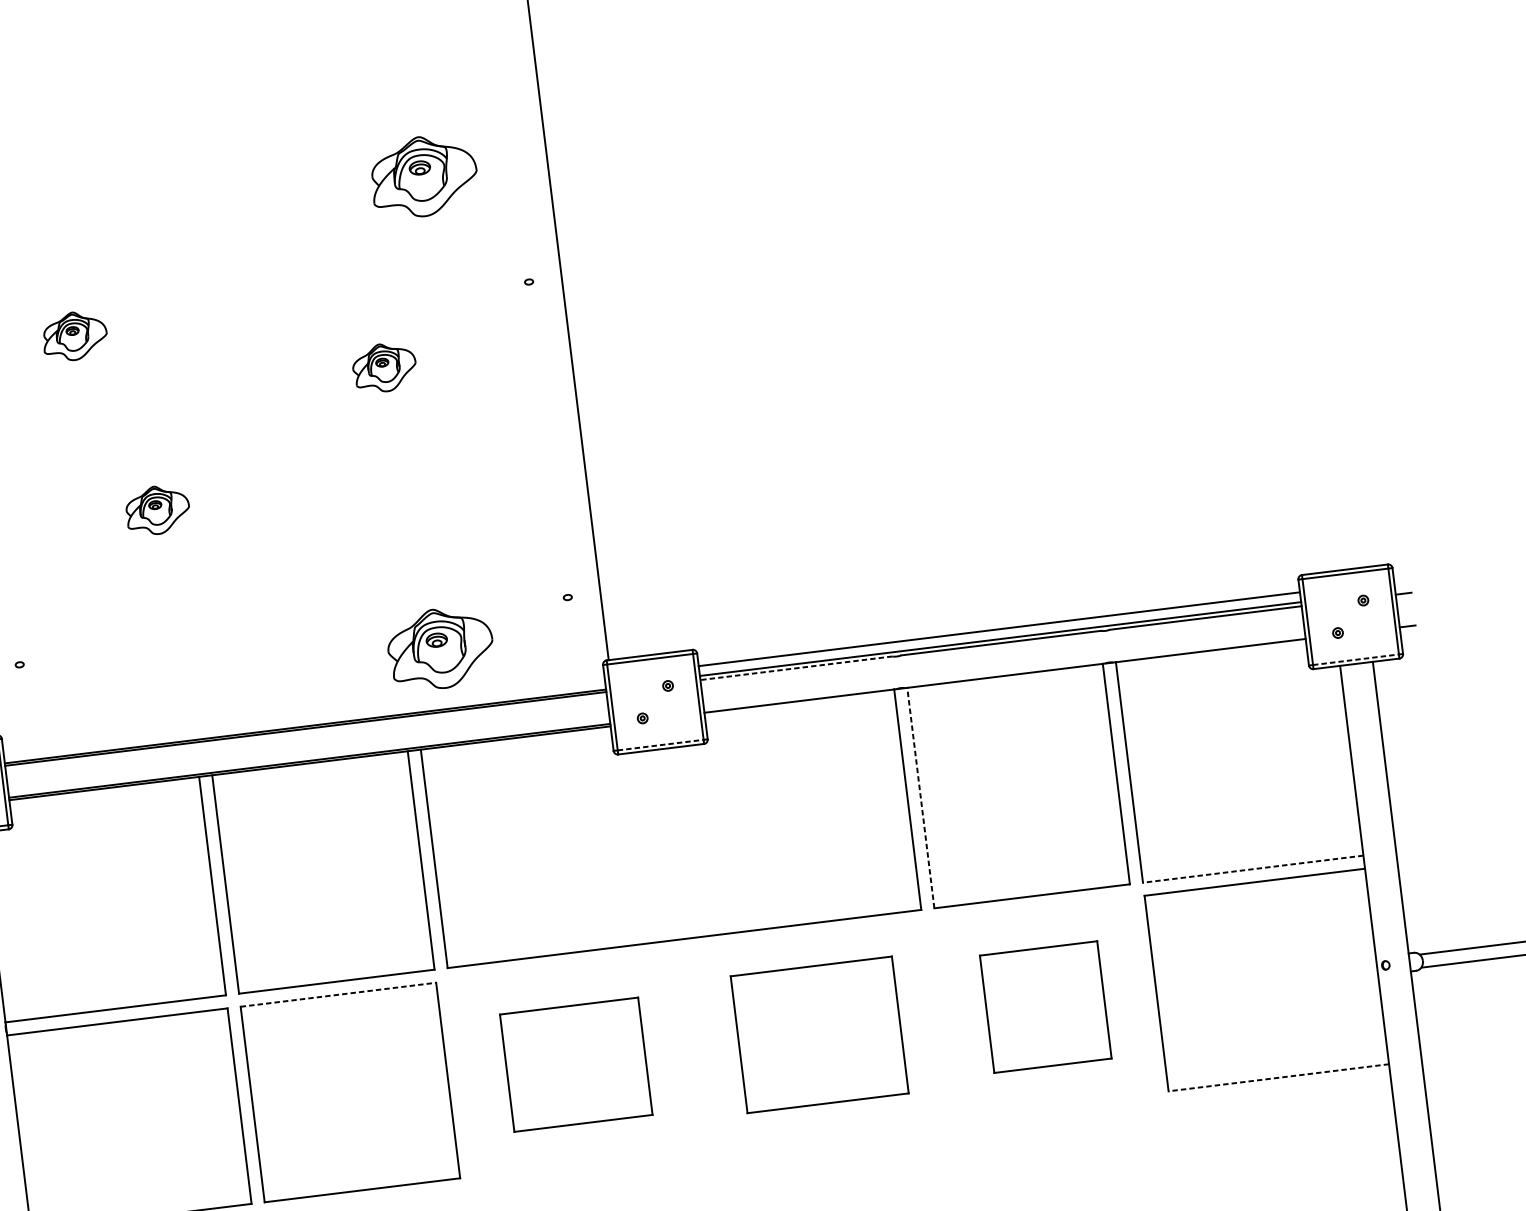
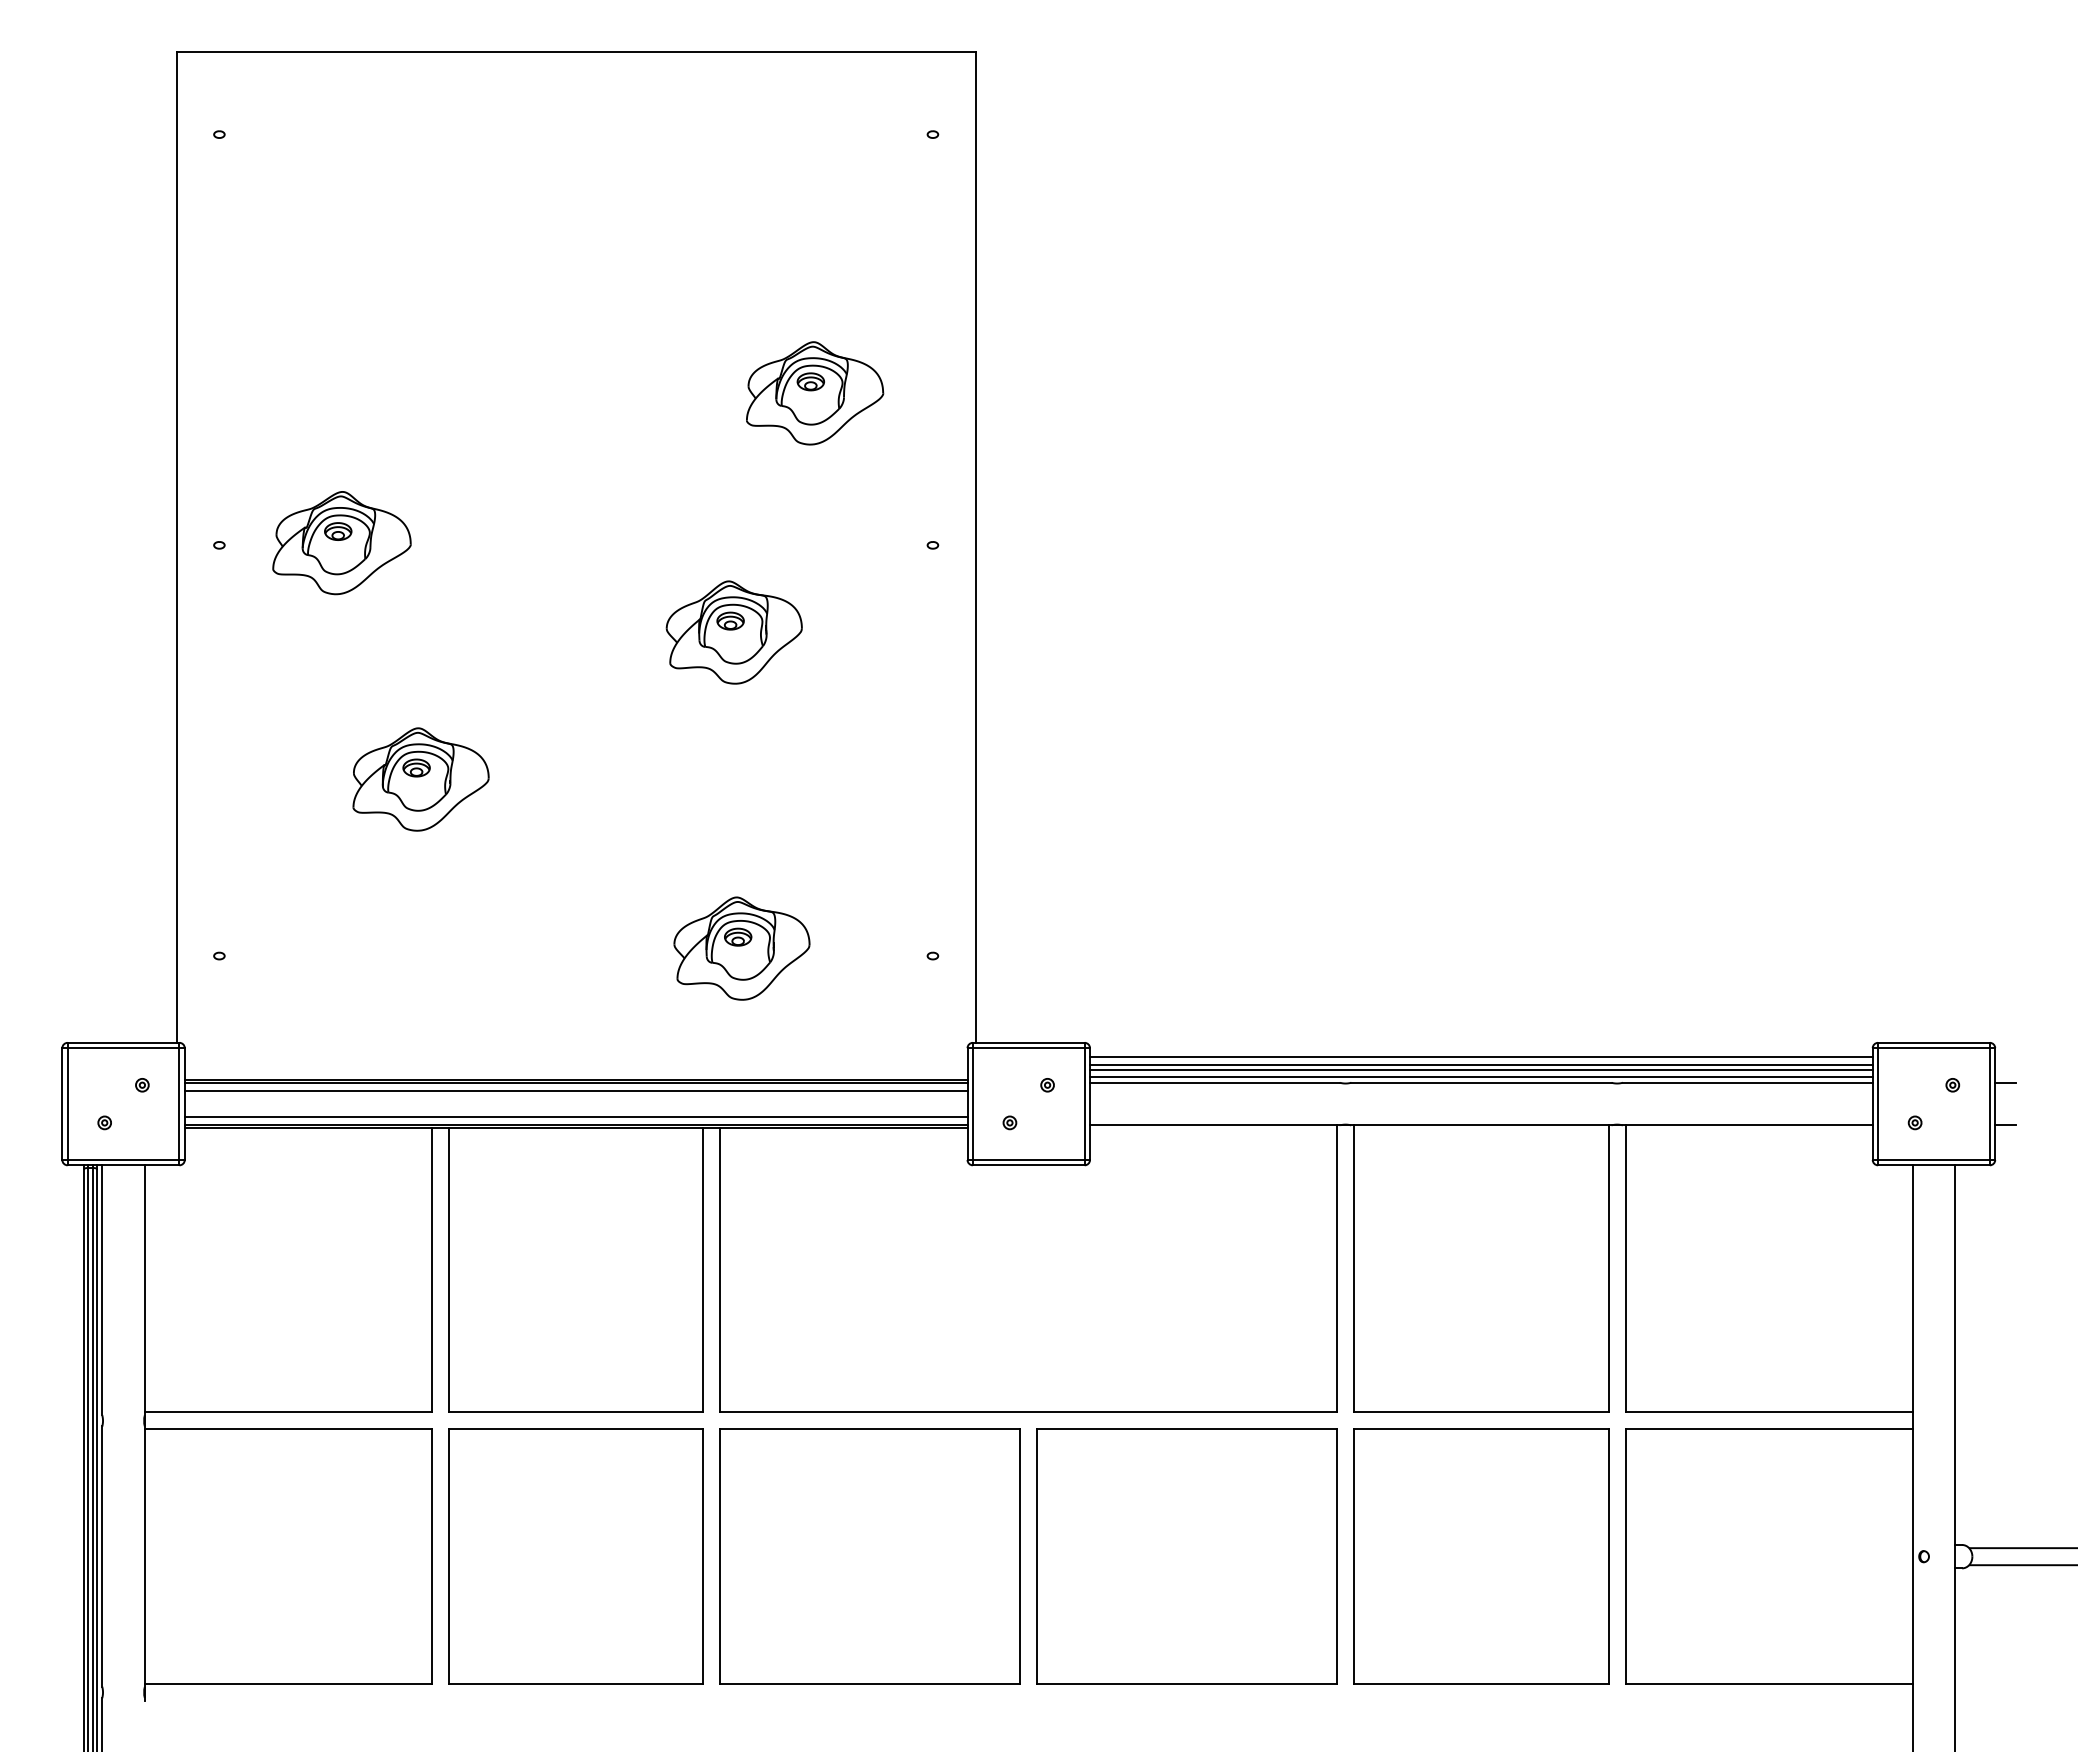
part: (74, 336) -> (341, 543), size x1.67
part: (384, 367) -> (733, 632), size x1.67
part: (157, 510) -> (420, 779), size x1.67
line: (998, 623) -> (1481, 1057), added
line: (999, 633) -> (1481, 1070), added
part: (440, 648) -> (741, 948), moved
line: (1355, 659) -> (1933, 1159), dashed -> solid
line: (796, 668) -> (1214, 1082), dashed -> solid
line: (305, 734) -> (575, 1090), added
line: (660, 744) -> (1028, 1159), dashed -> solid
line: (308, 755) -> (575, 1117), added
line: (921, 797) -> (1354, 1268), dashed -> solid
line: (1253, 869) -> (1769, 1412), dashed -> solid
line: (338, 994) -> (576, 1429), dashed -> solid
part: (1045, 1007) -> (1481, 1556), size x1.67
part: (819, 1034) -> (1186, 1556), size x1.43
part: (575, 1064) -> (869, 1556), size x1.67
line: (1279, 1077) -> (1769, 1683), dashed -> solid

